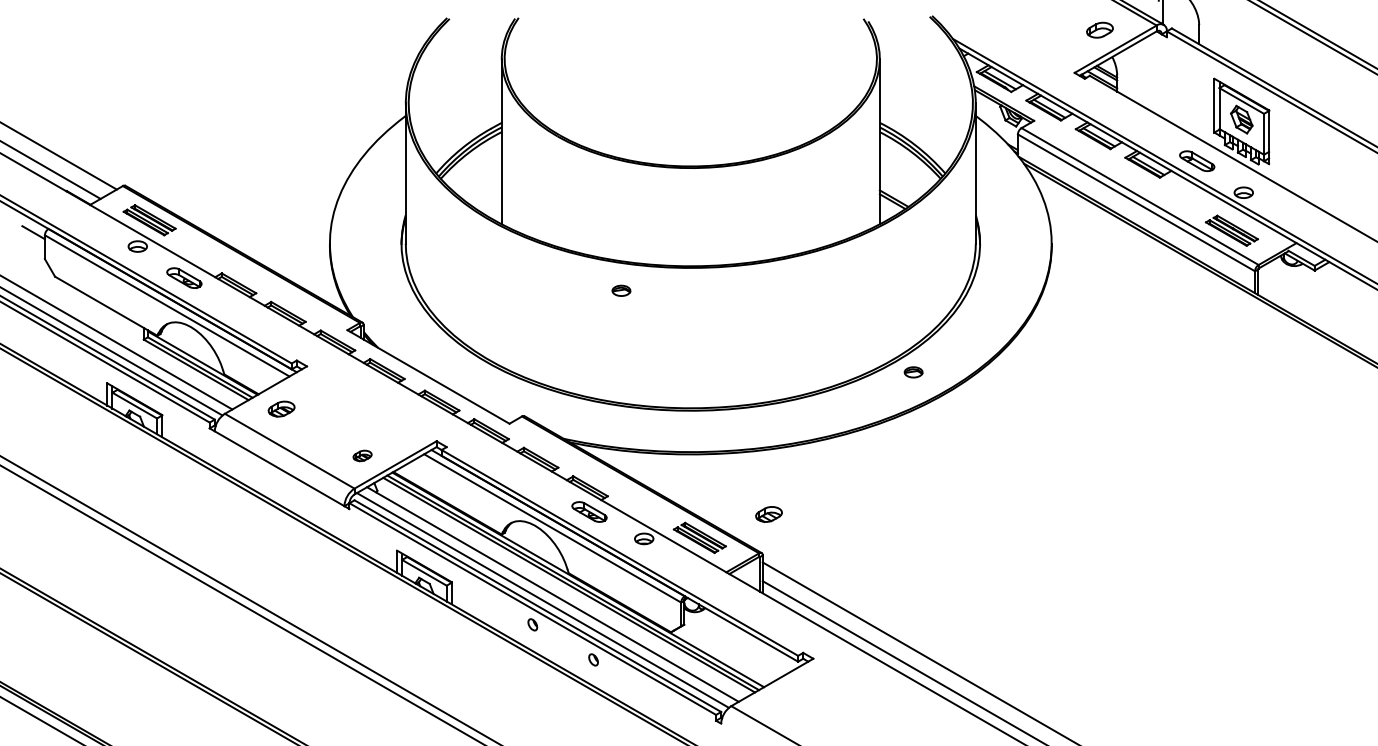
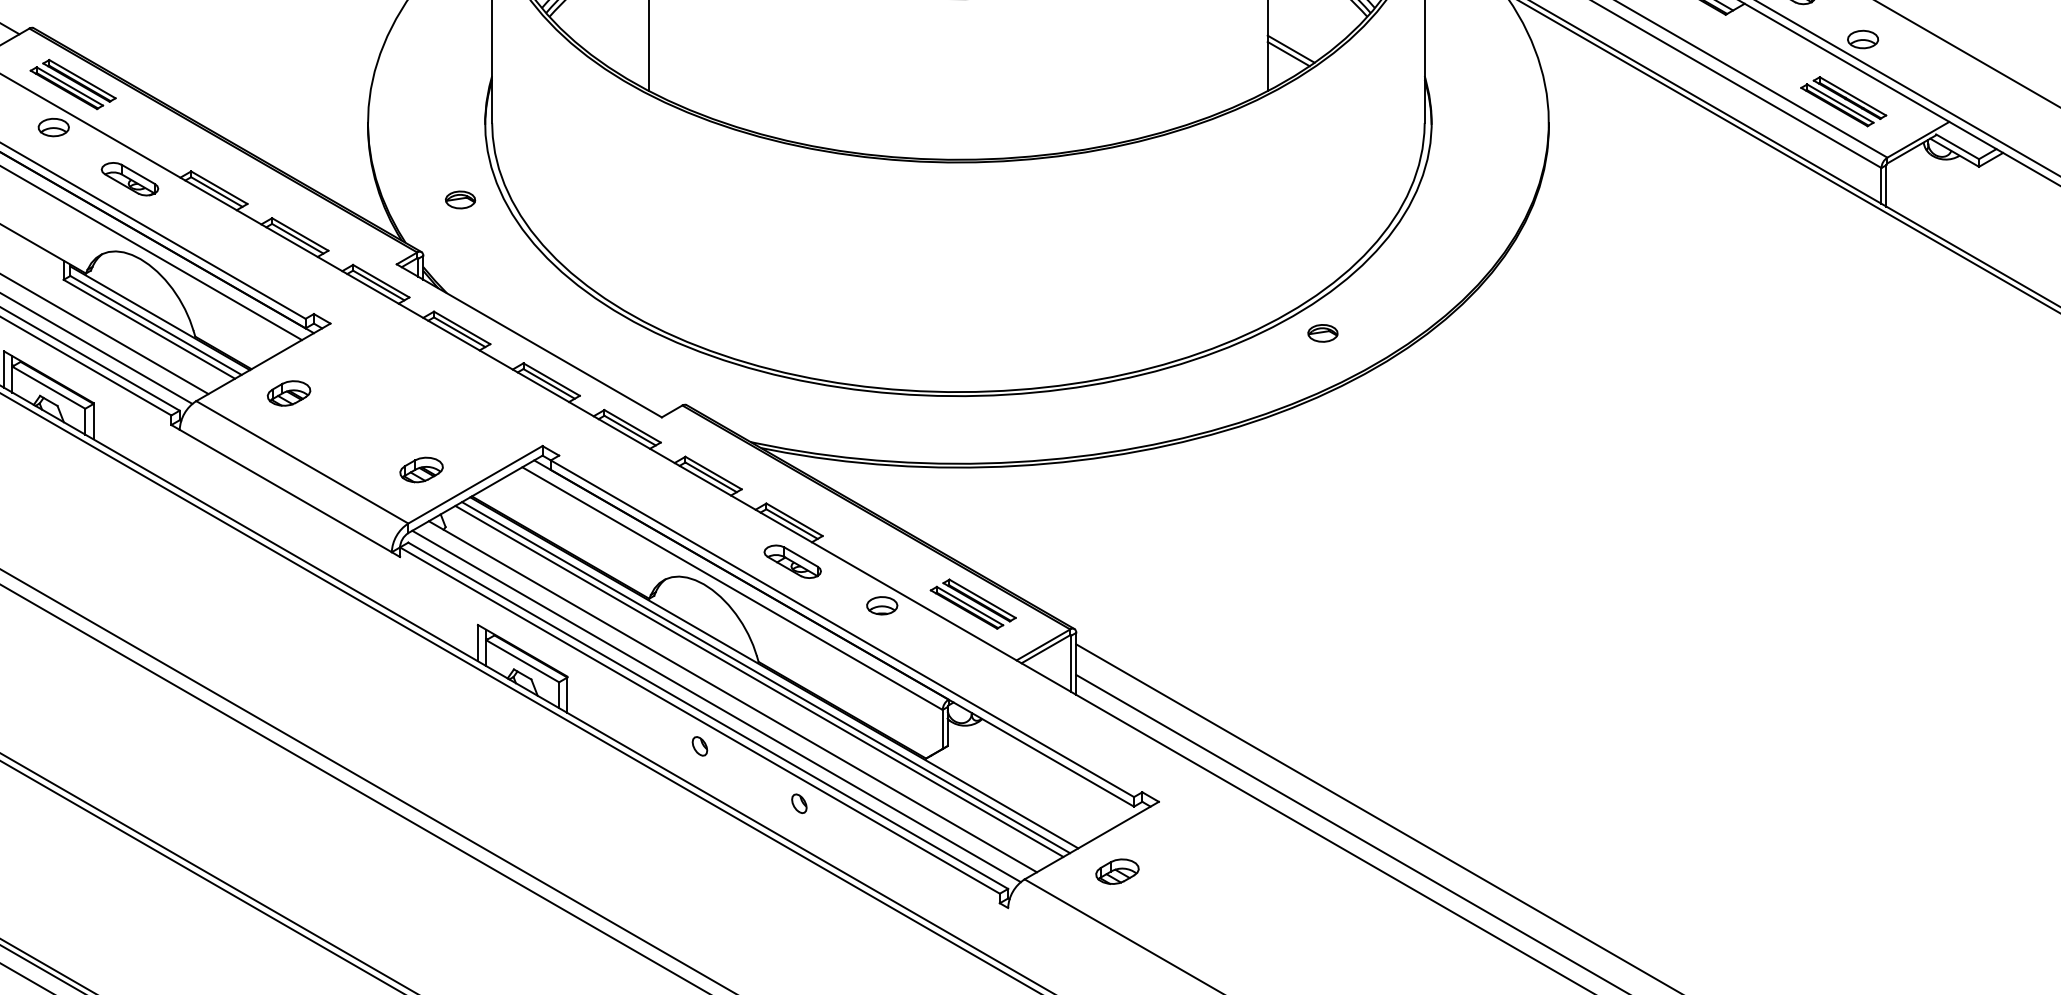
part: (621, 290) -> (460, 199), moved
part: (362, 455) -> (421, 469), size x1.43
part: (768, 514) -> (1116, 871), moved

